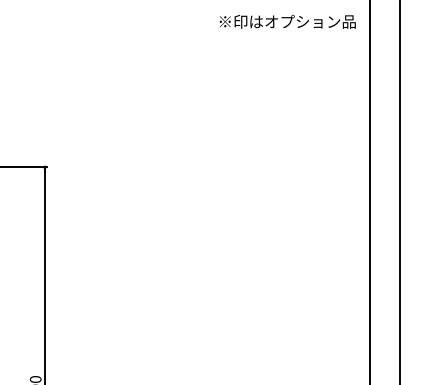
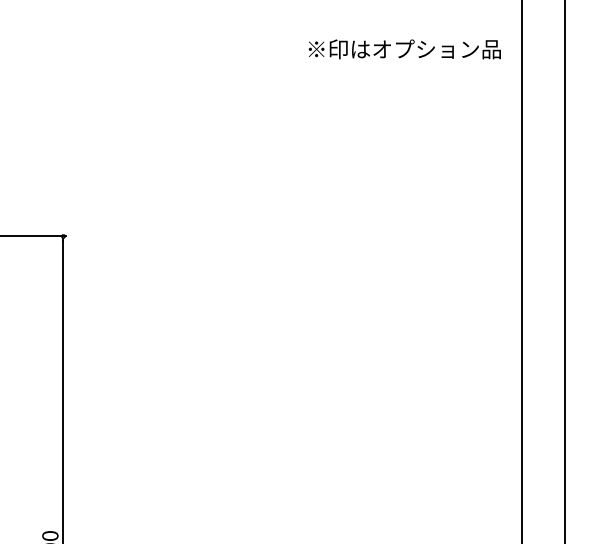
text: (287, 21) -> (404, 48), moved

